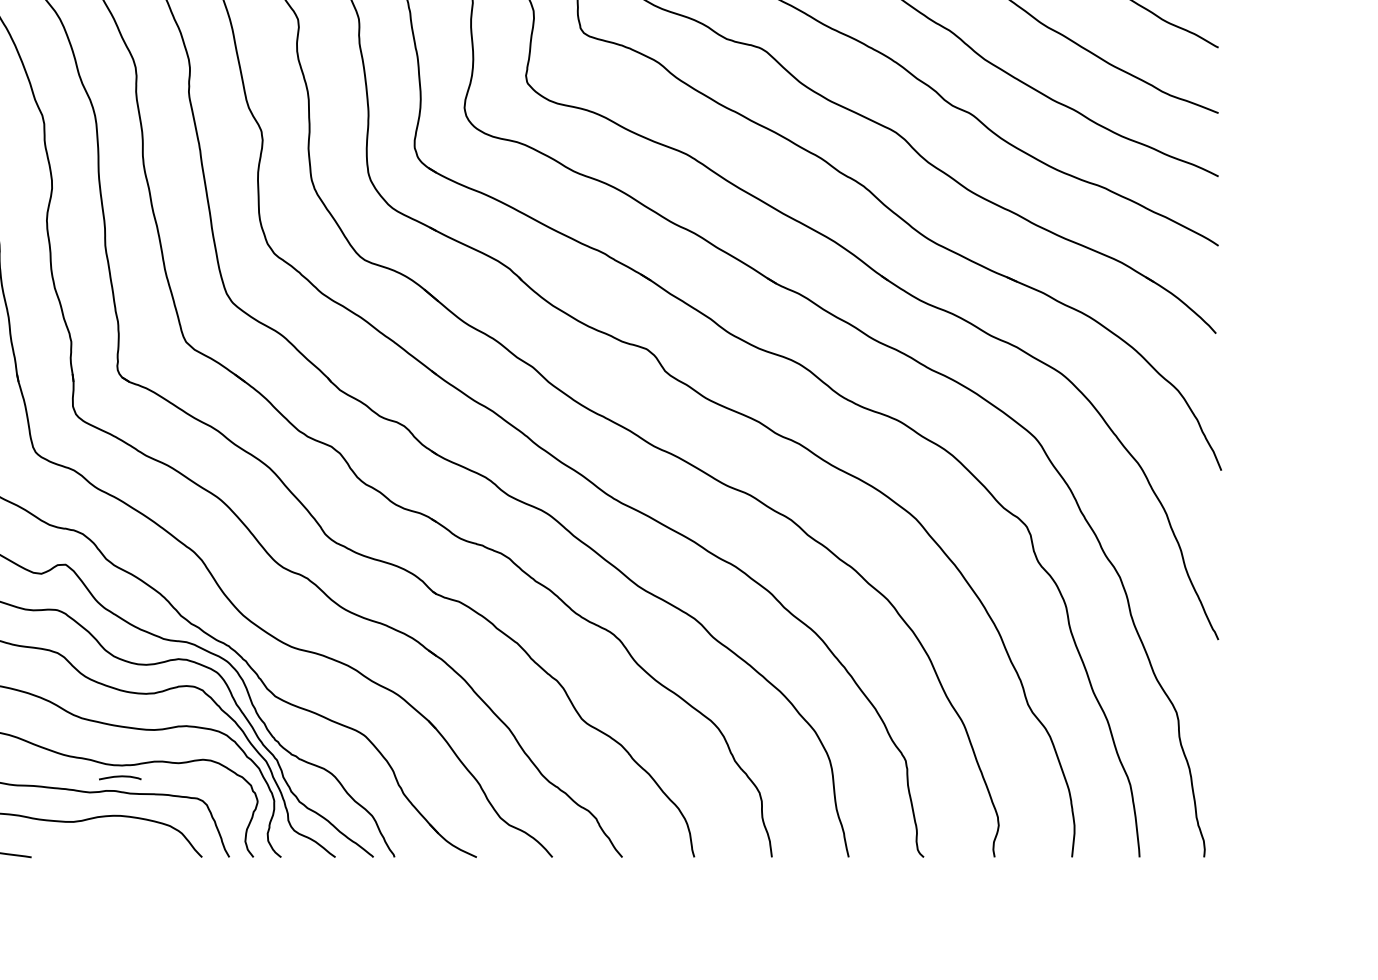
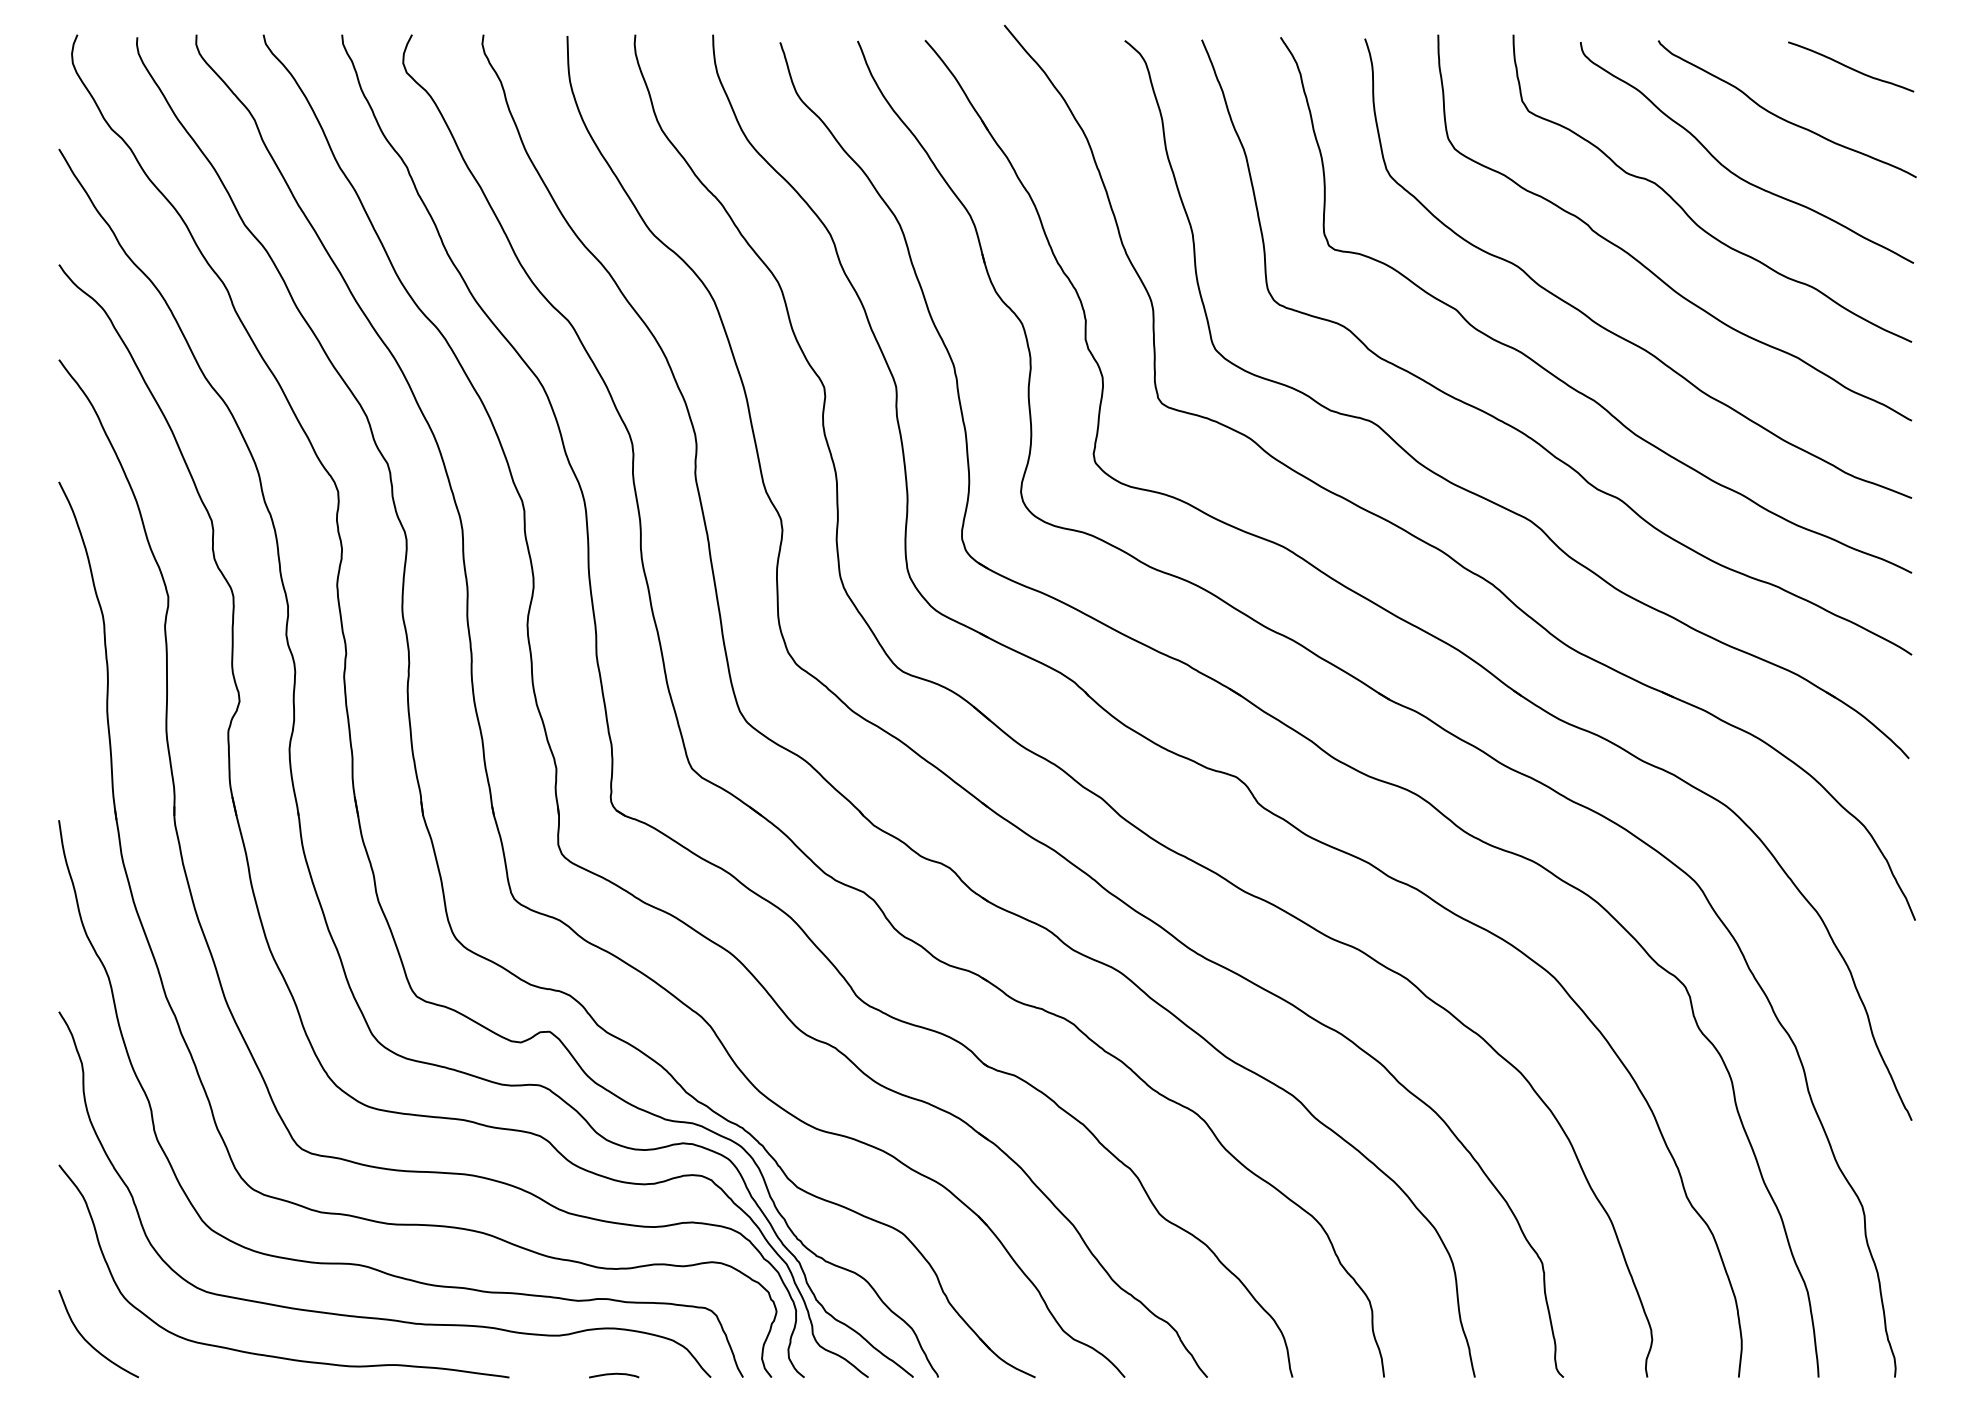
curve: (120, 776) -> (614, 1374), moved

